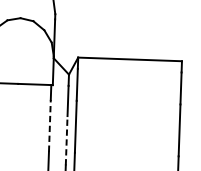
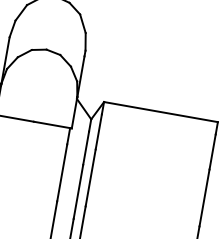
line: (50, 125) -> (62, 172), dashed -> solid
line: (66, 140) -> (78, 191), dashed -> solid

